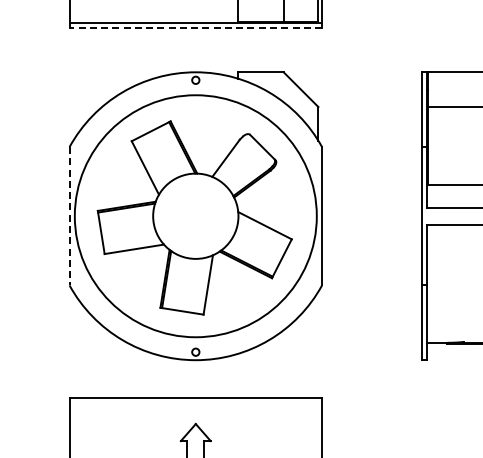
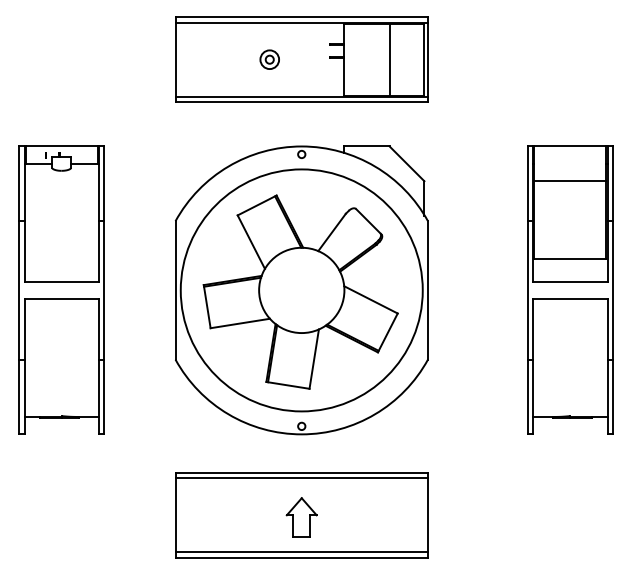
line: (195, 28) -> (301, 102), dashed -> solid
line: (69, 216) -> (175, 290), dashed -> solid
line: (195, 404) -> (301, 478), added

